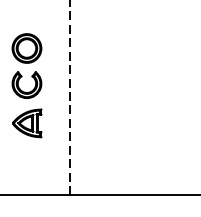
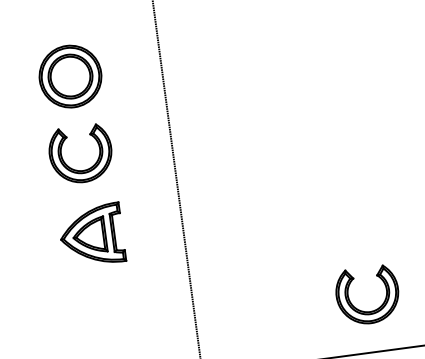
part: (145, 172) -> (357, 306), added

